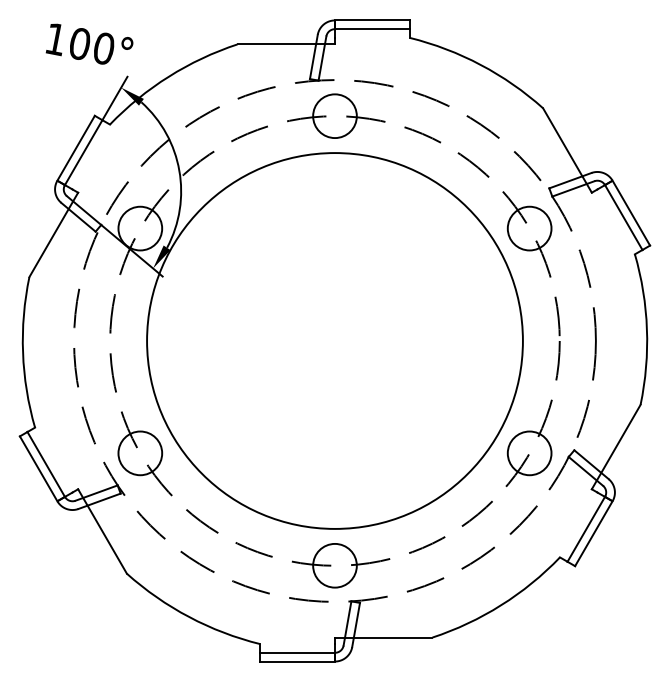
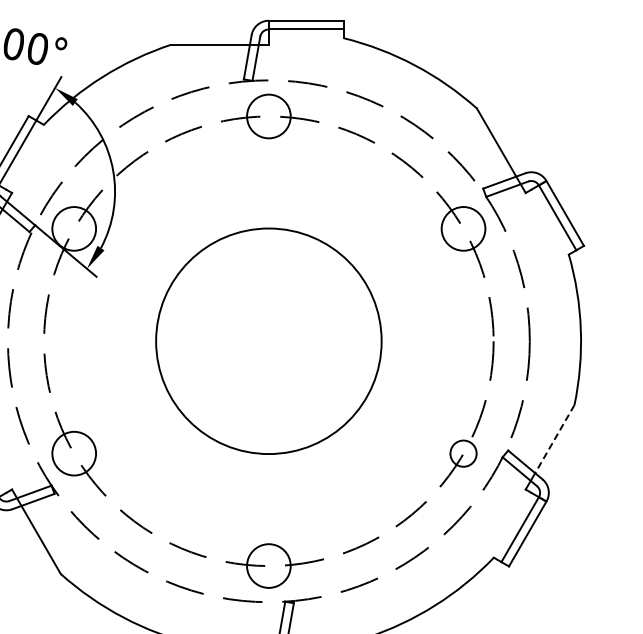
circle: (334, 340) -> (268, 340), size x0.6
line: (620, 439) -> (554, 439), solid -> dashed
circle: (529, 453) -> (463, 453), size x0.6

